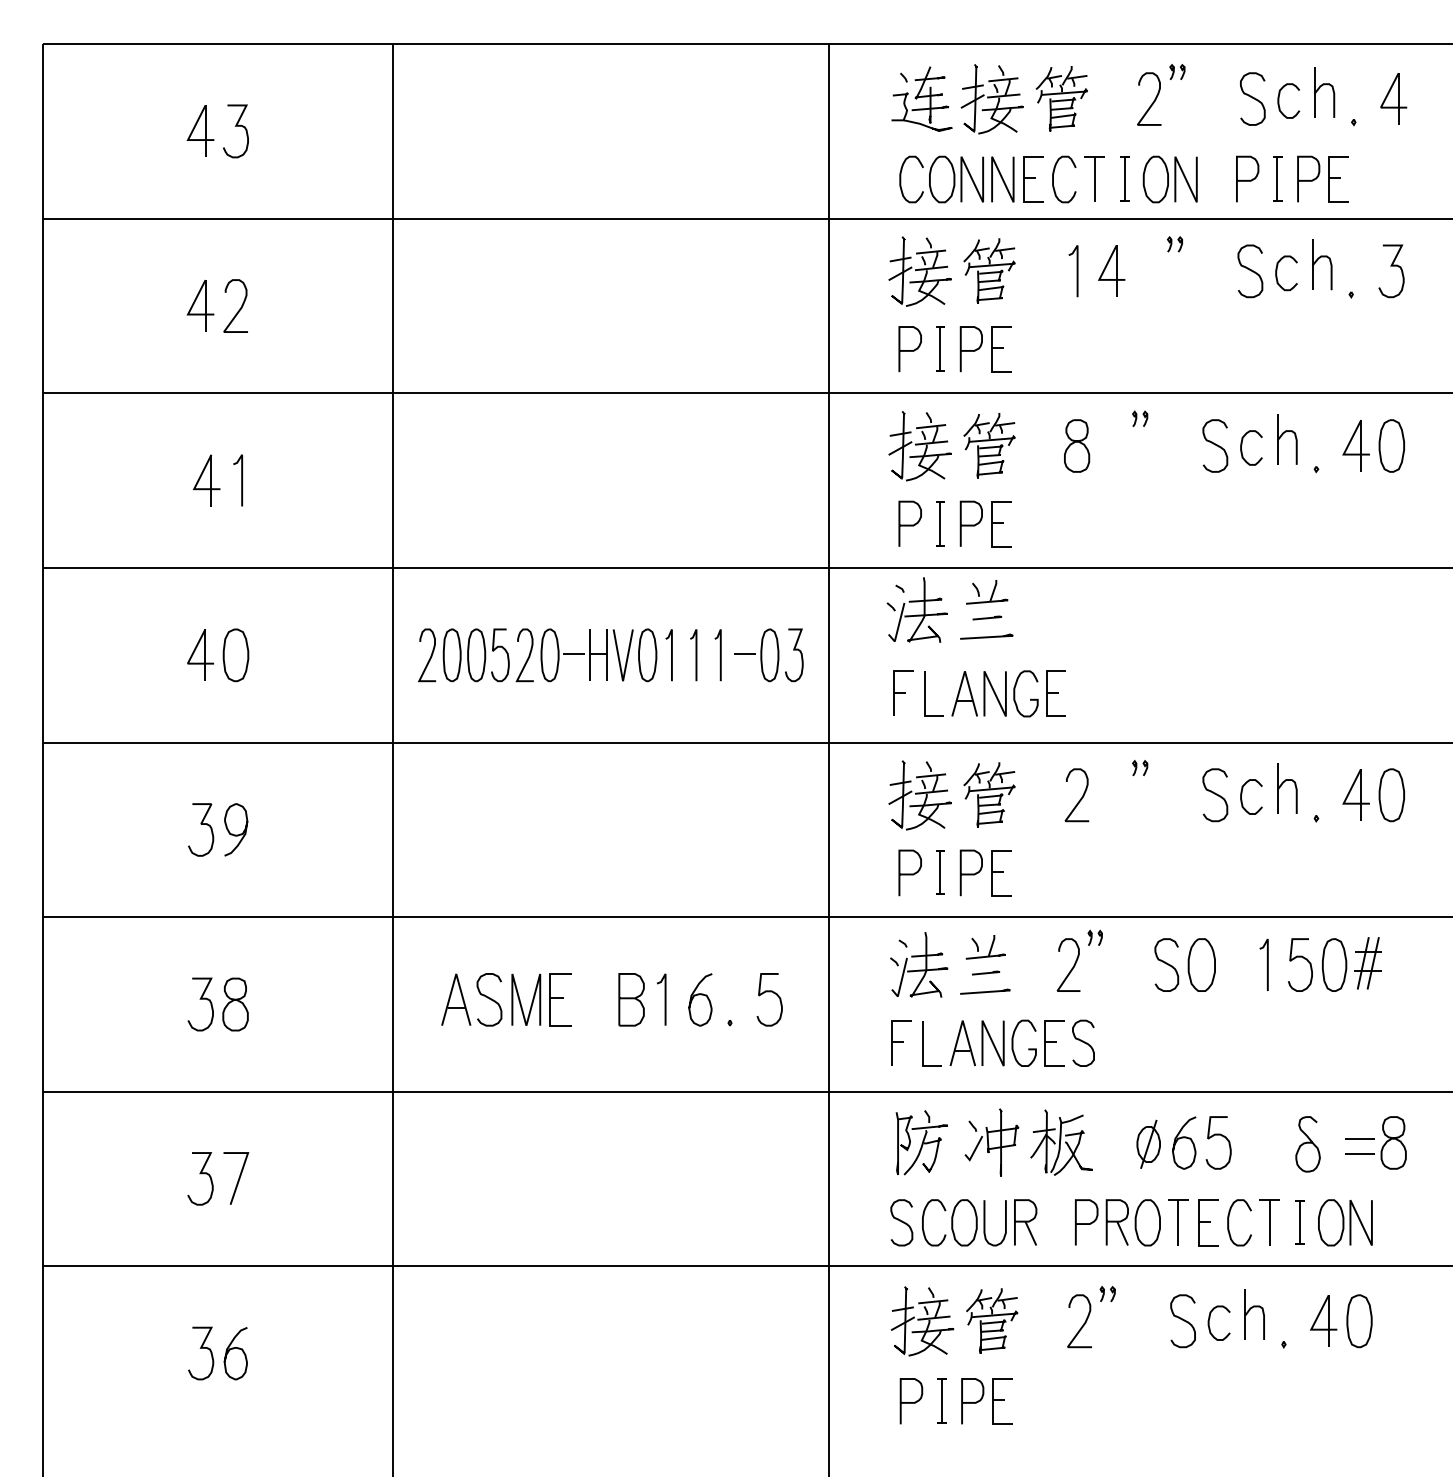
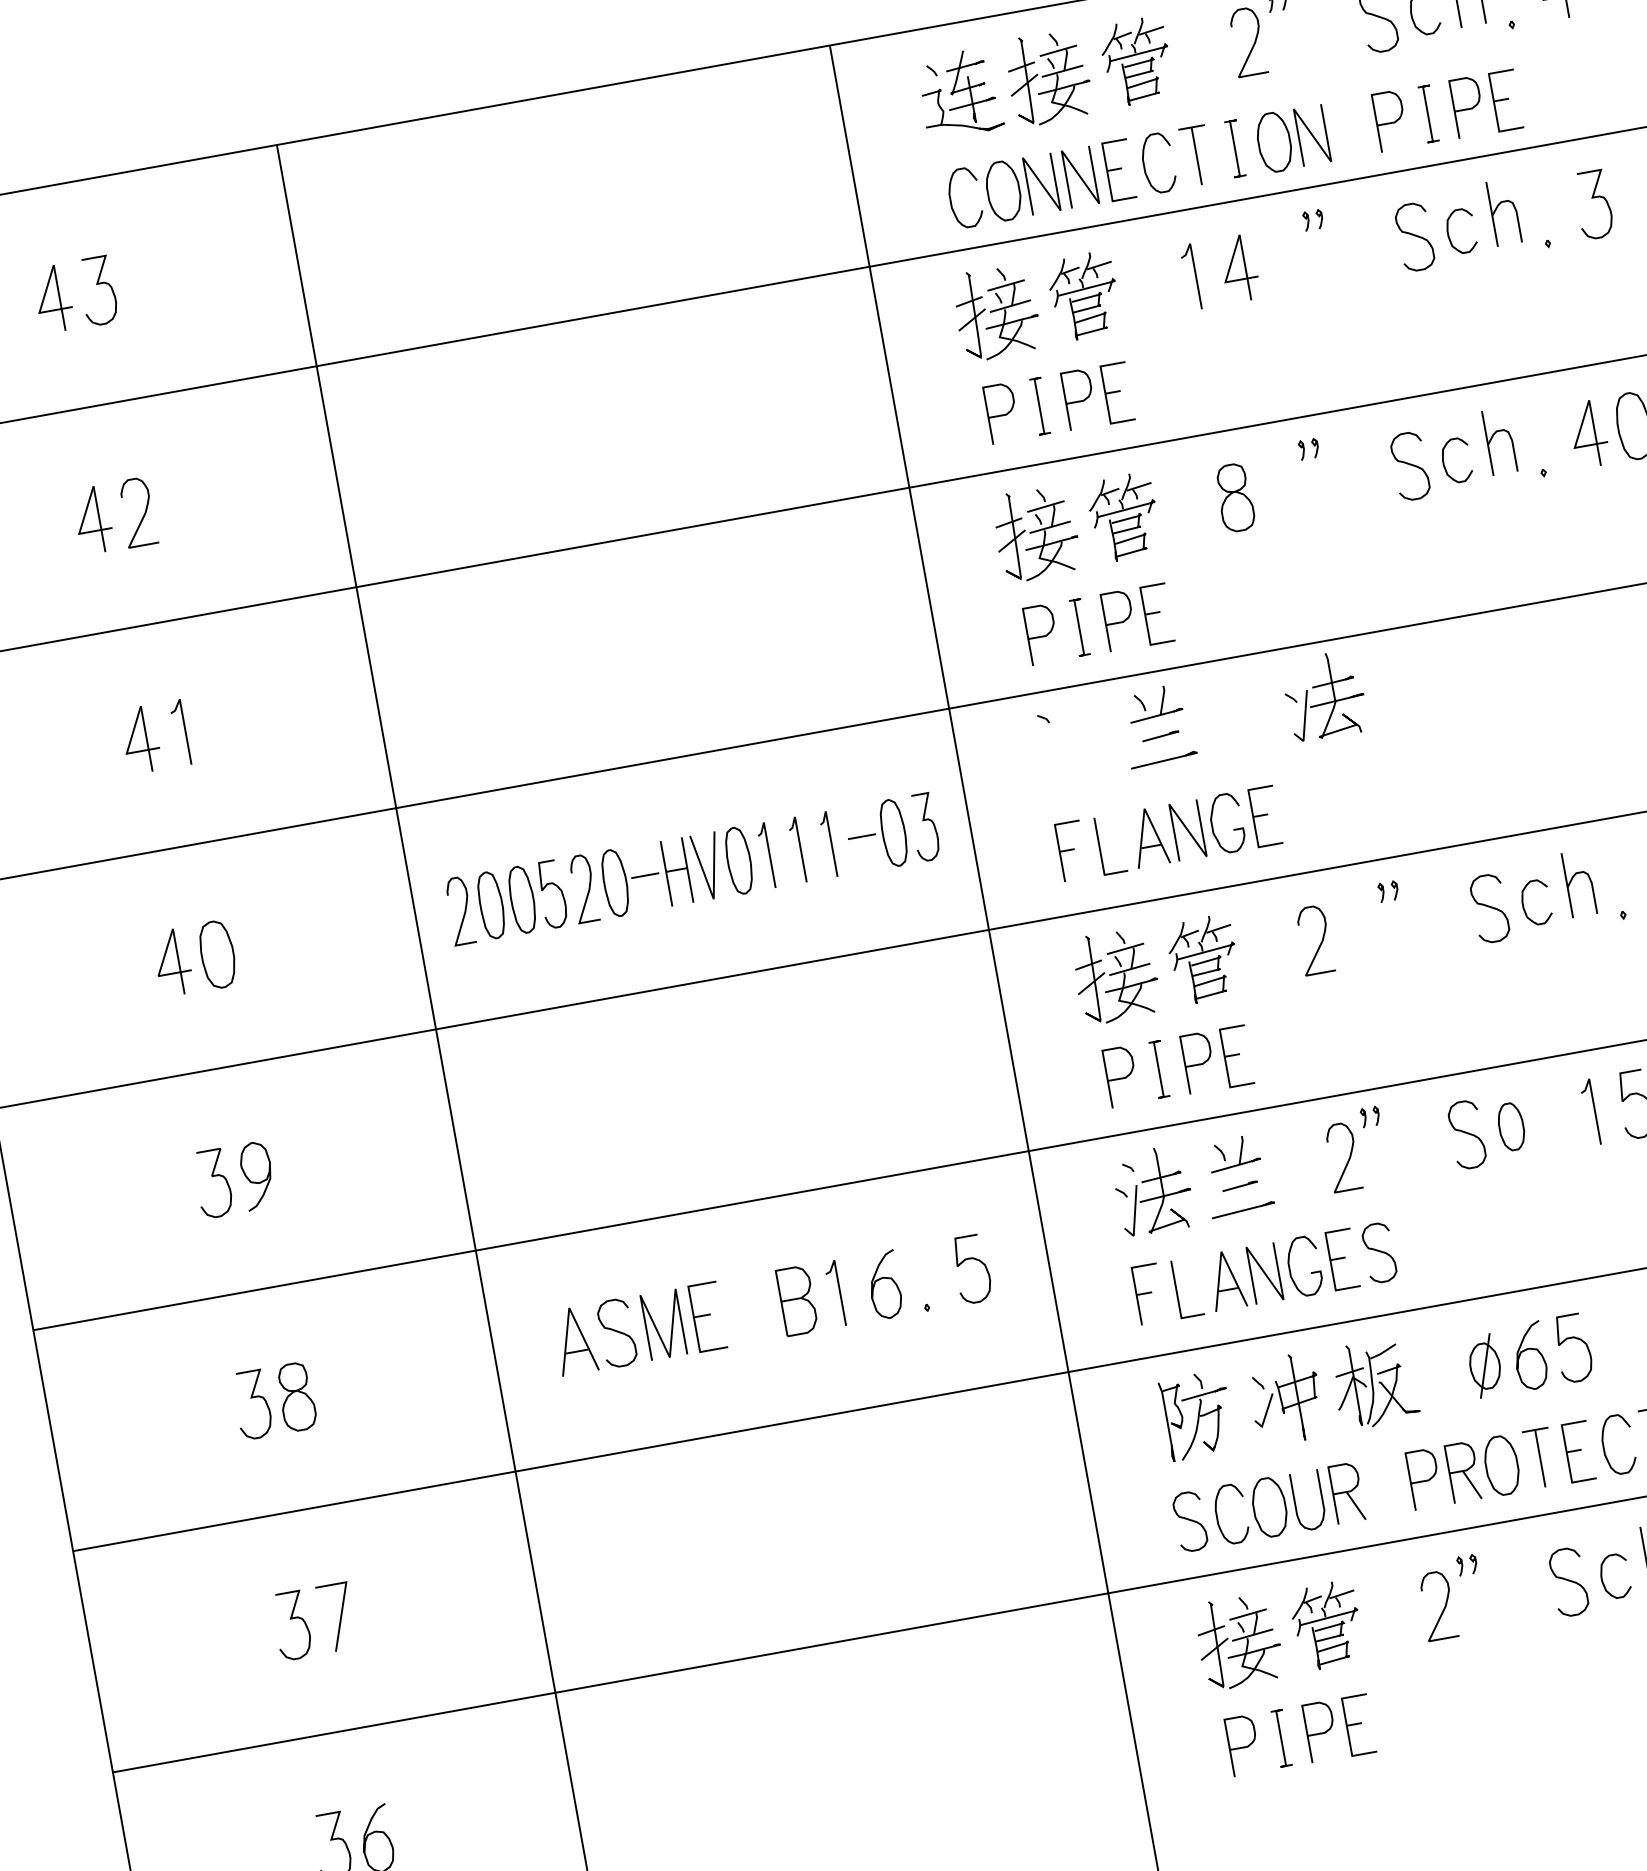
part: (916, 609) -> (1323, 695), moved
part: (1201, 964) -> (1510, 1126), size x0.7

